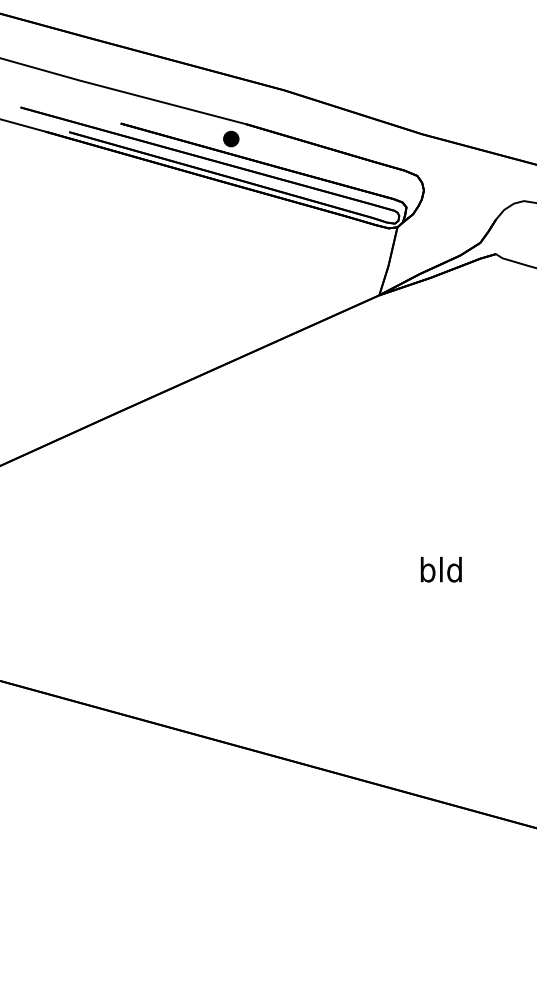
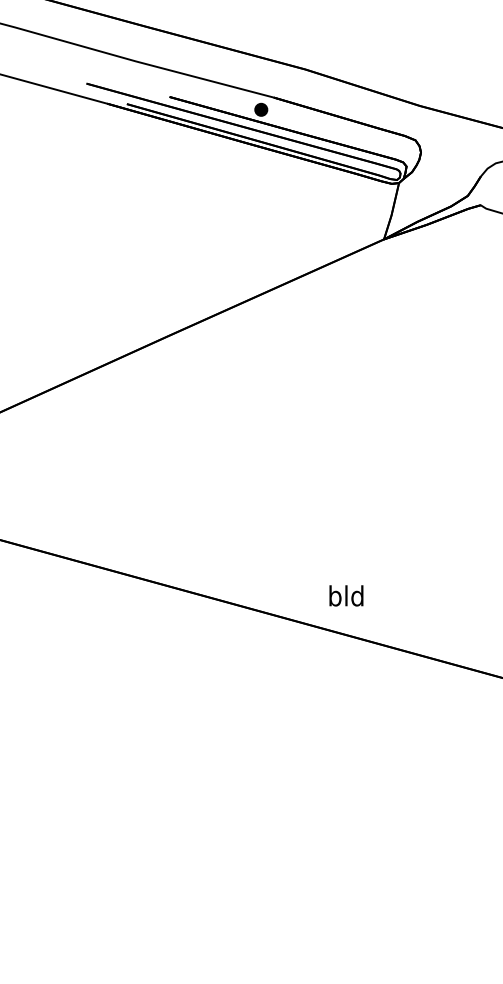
text: (441, 569) -> (346, 595), moved

